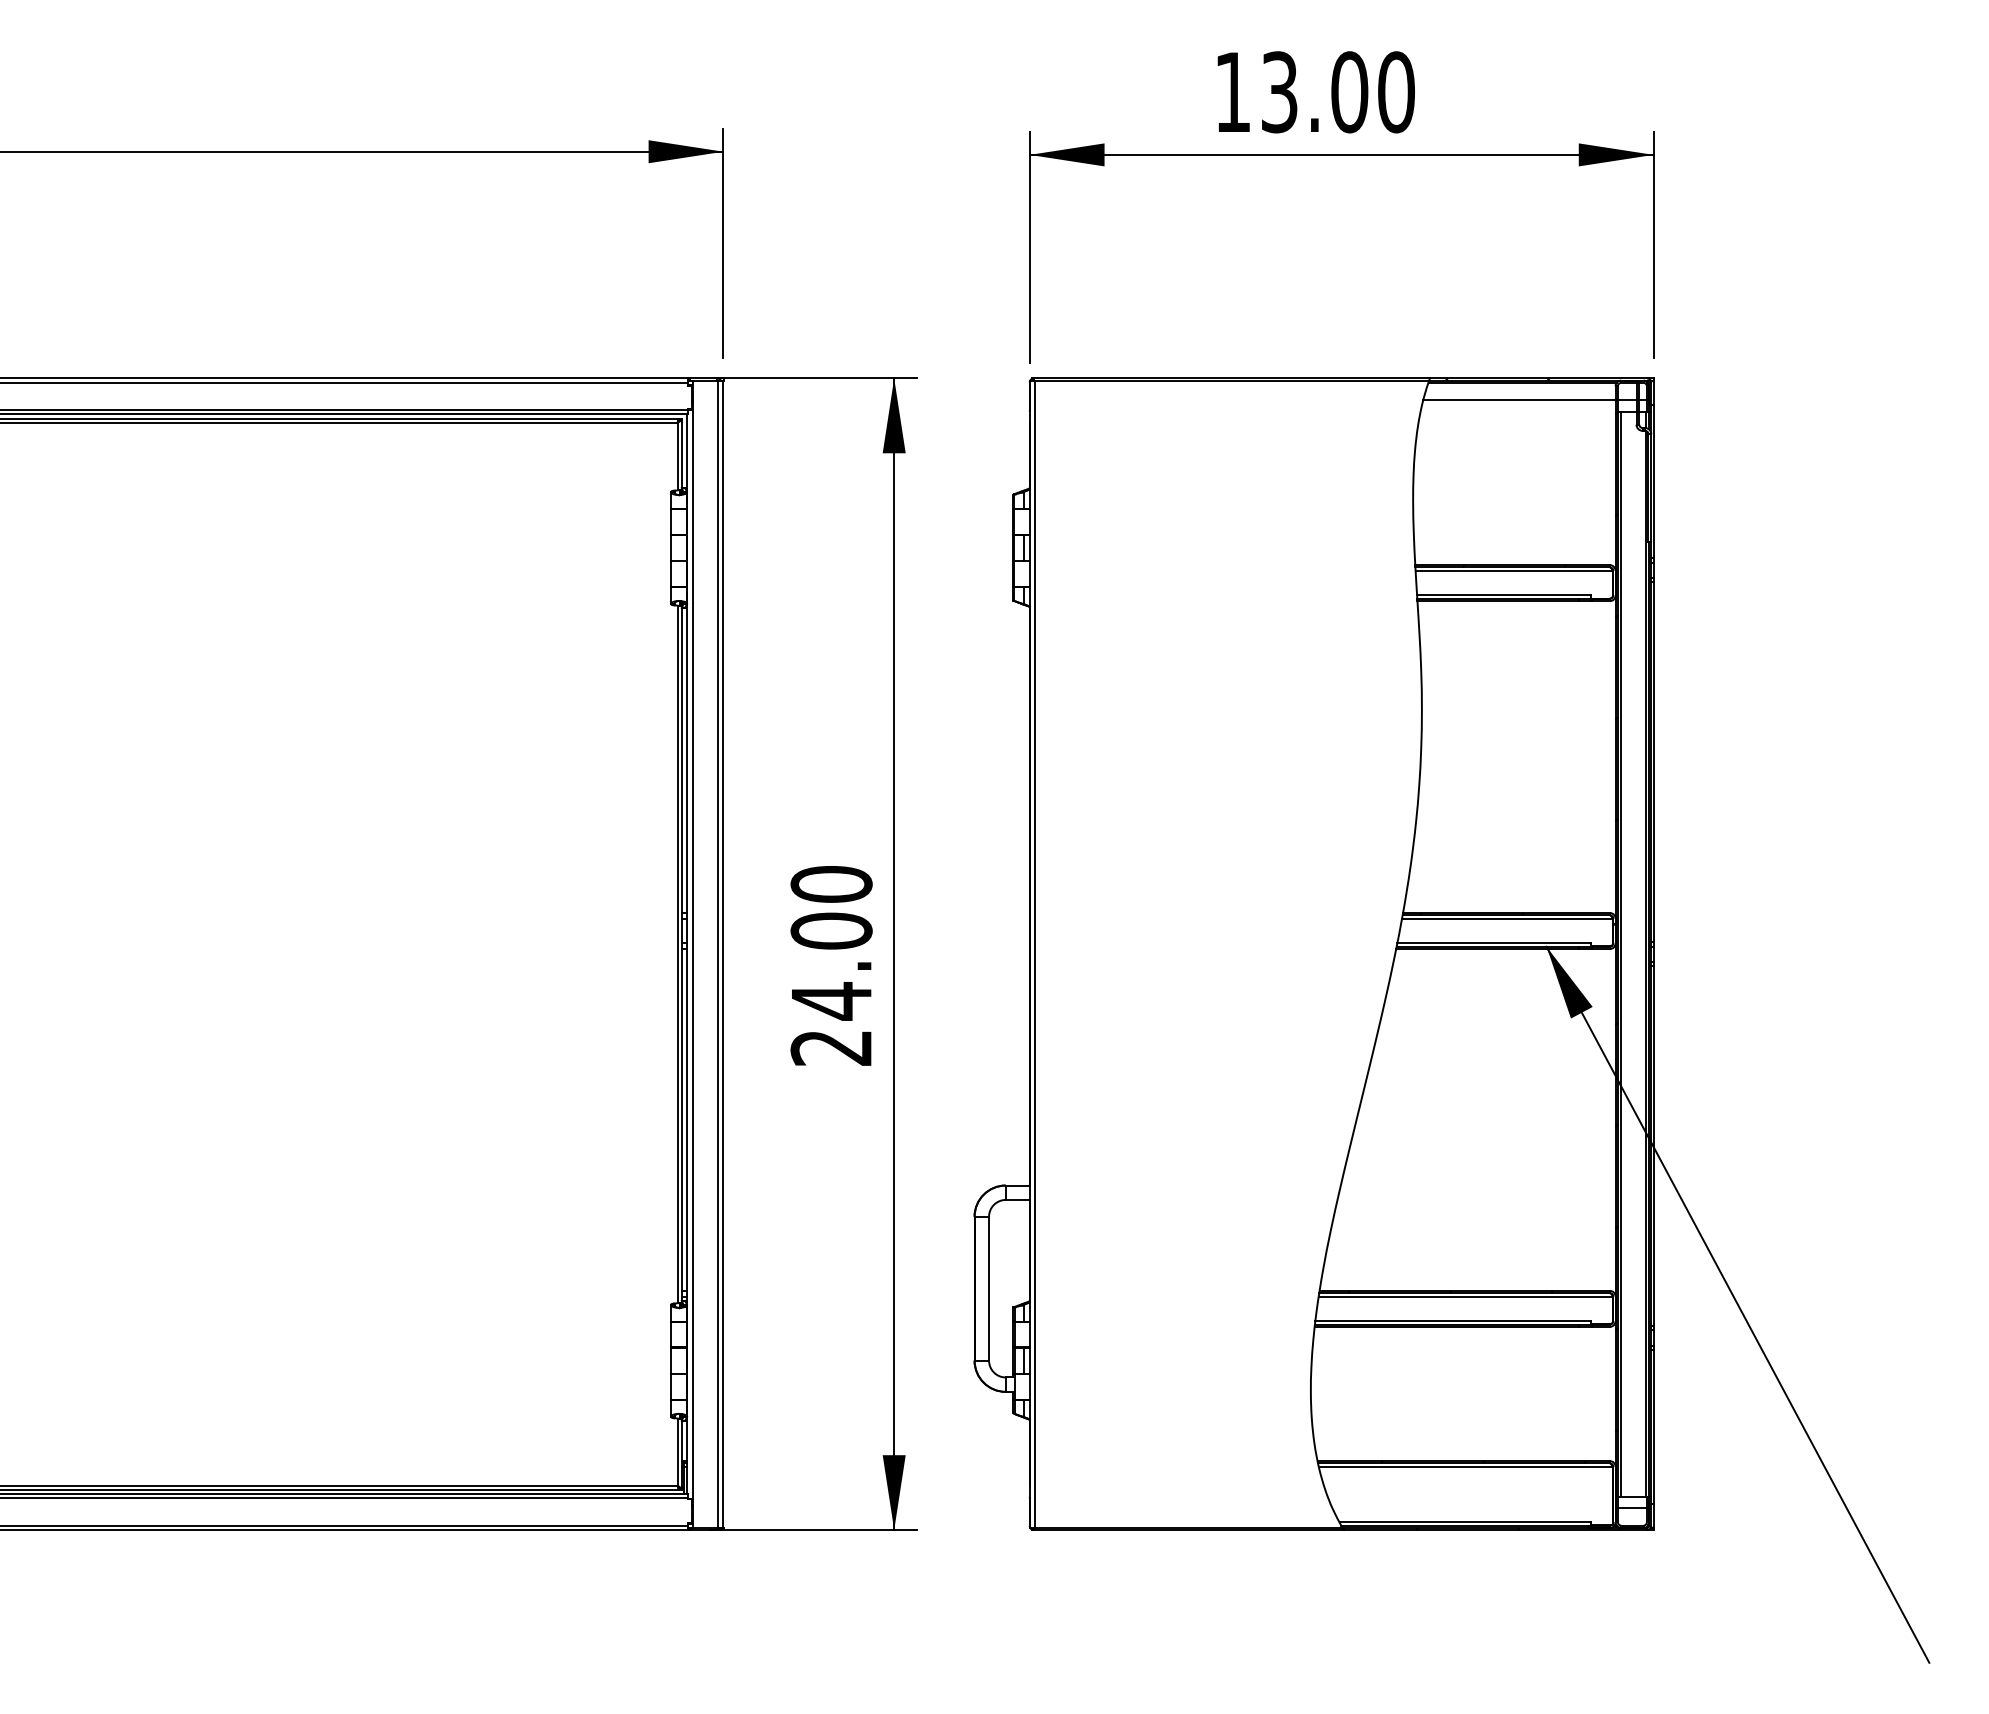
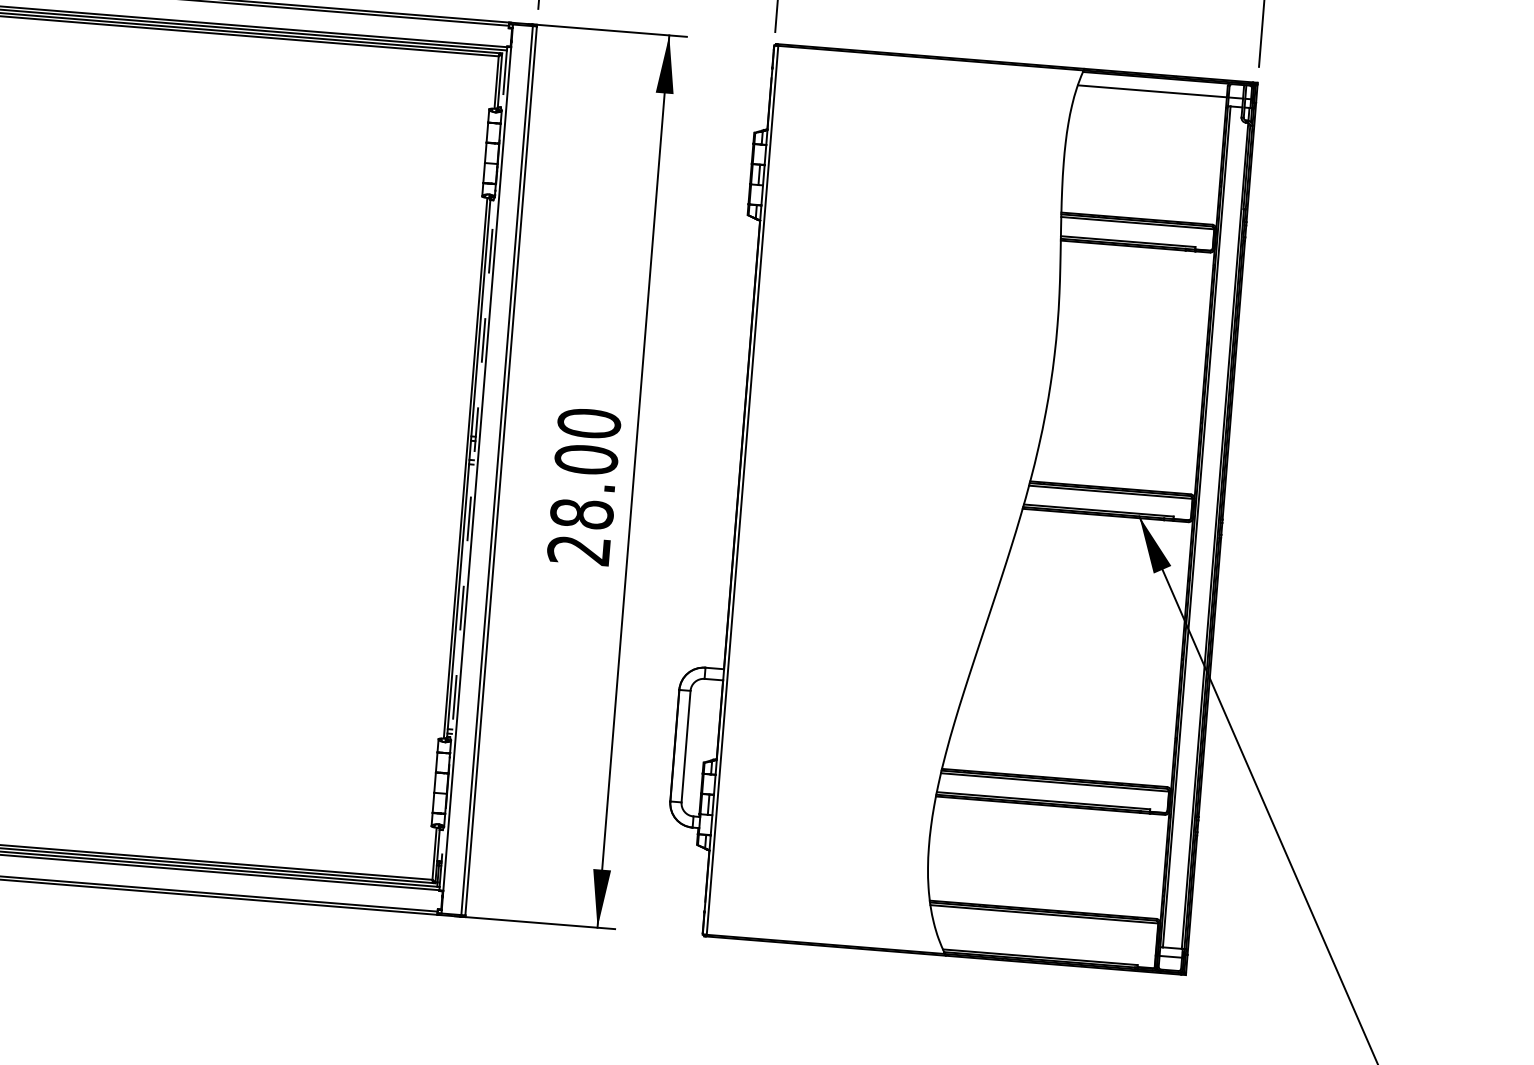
line: (687, 954) -> (473, 468), solid -> dashed
text: (831, 1001) -> (581, 514), 24.00 -> 28.00

